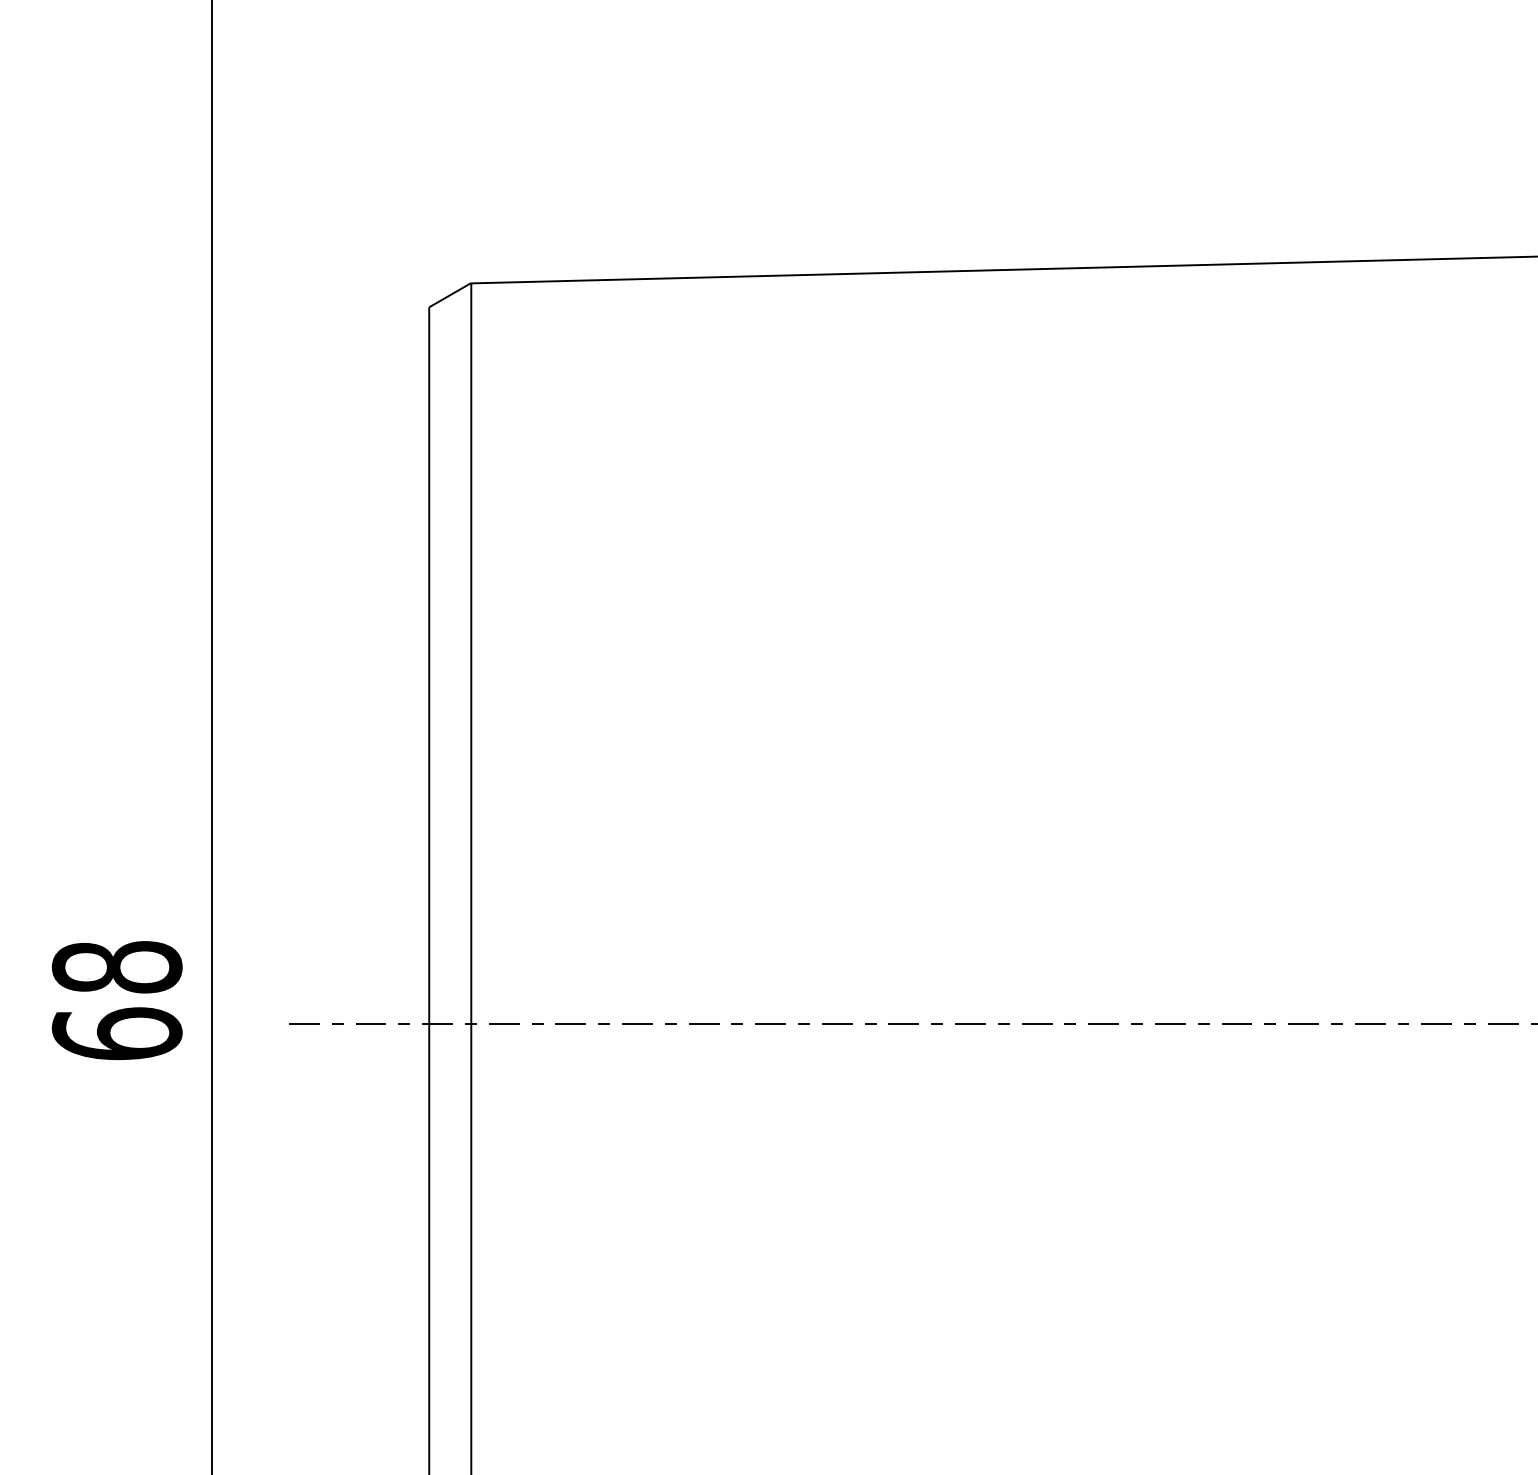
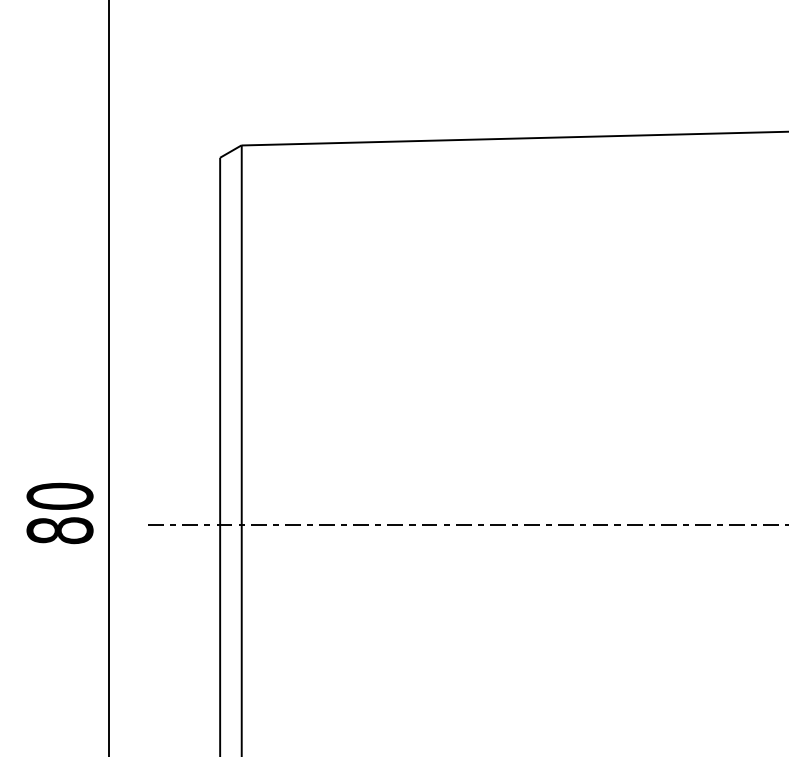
text: (116, 1000) -> (59, 513), 68 -> 80

